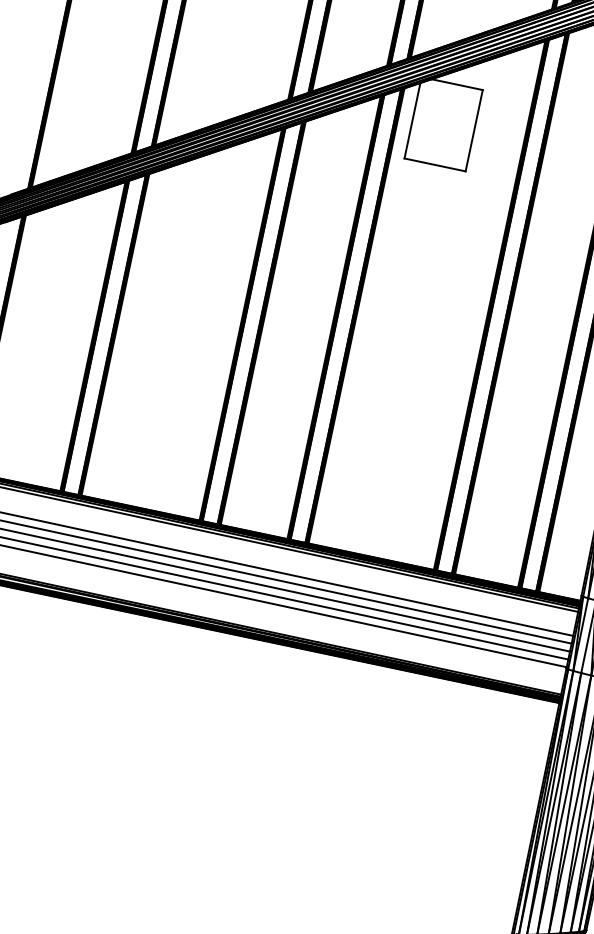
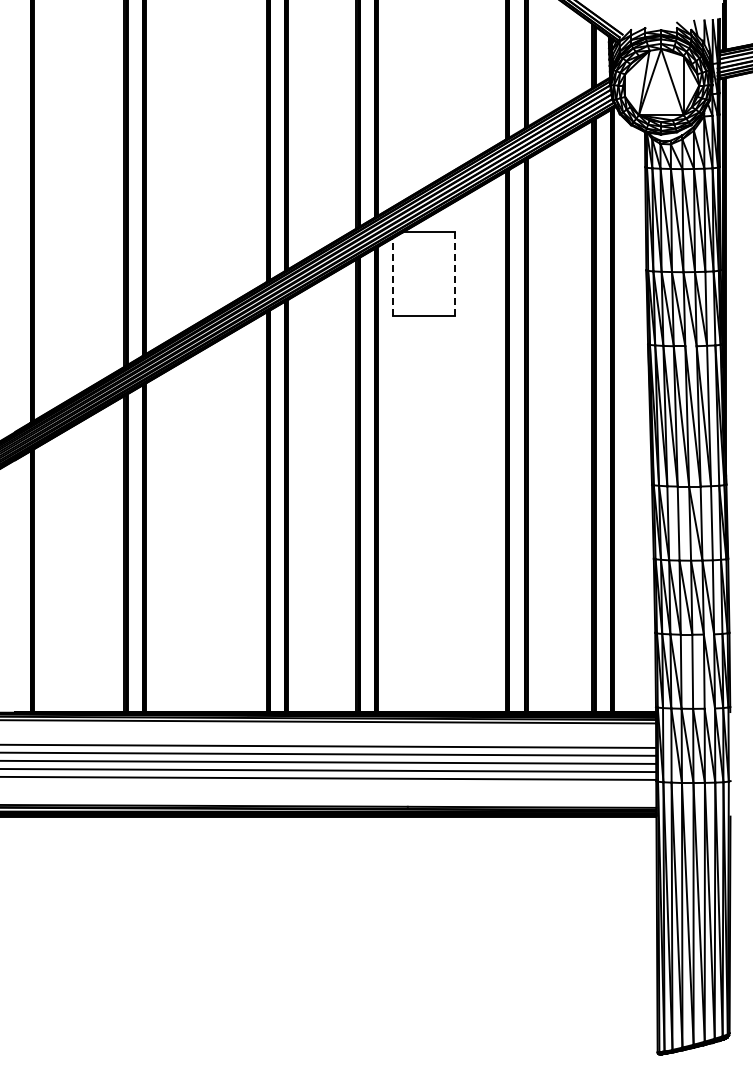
line: (412, 121) -> (392, 277), solid -> dashed
line: (474, 131) -> (455, 274), solid -> dashed

